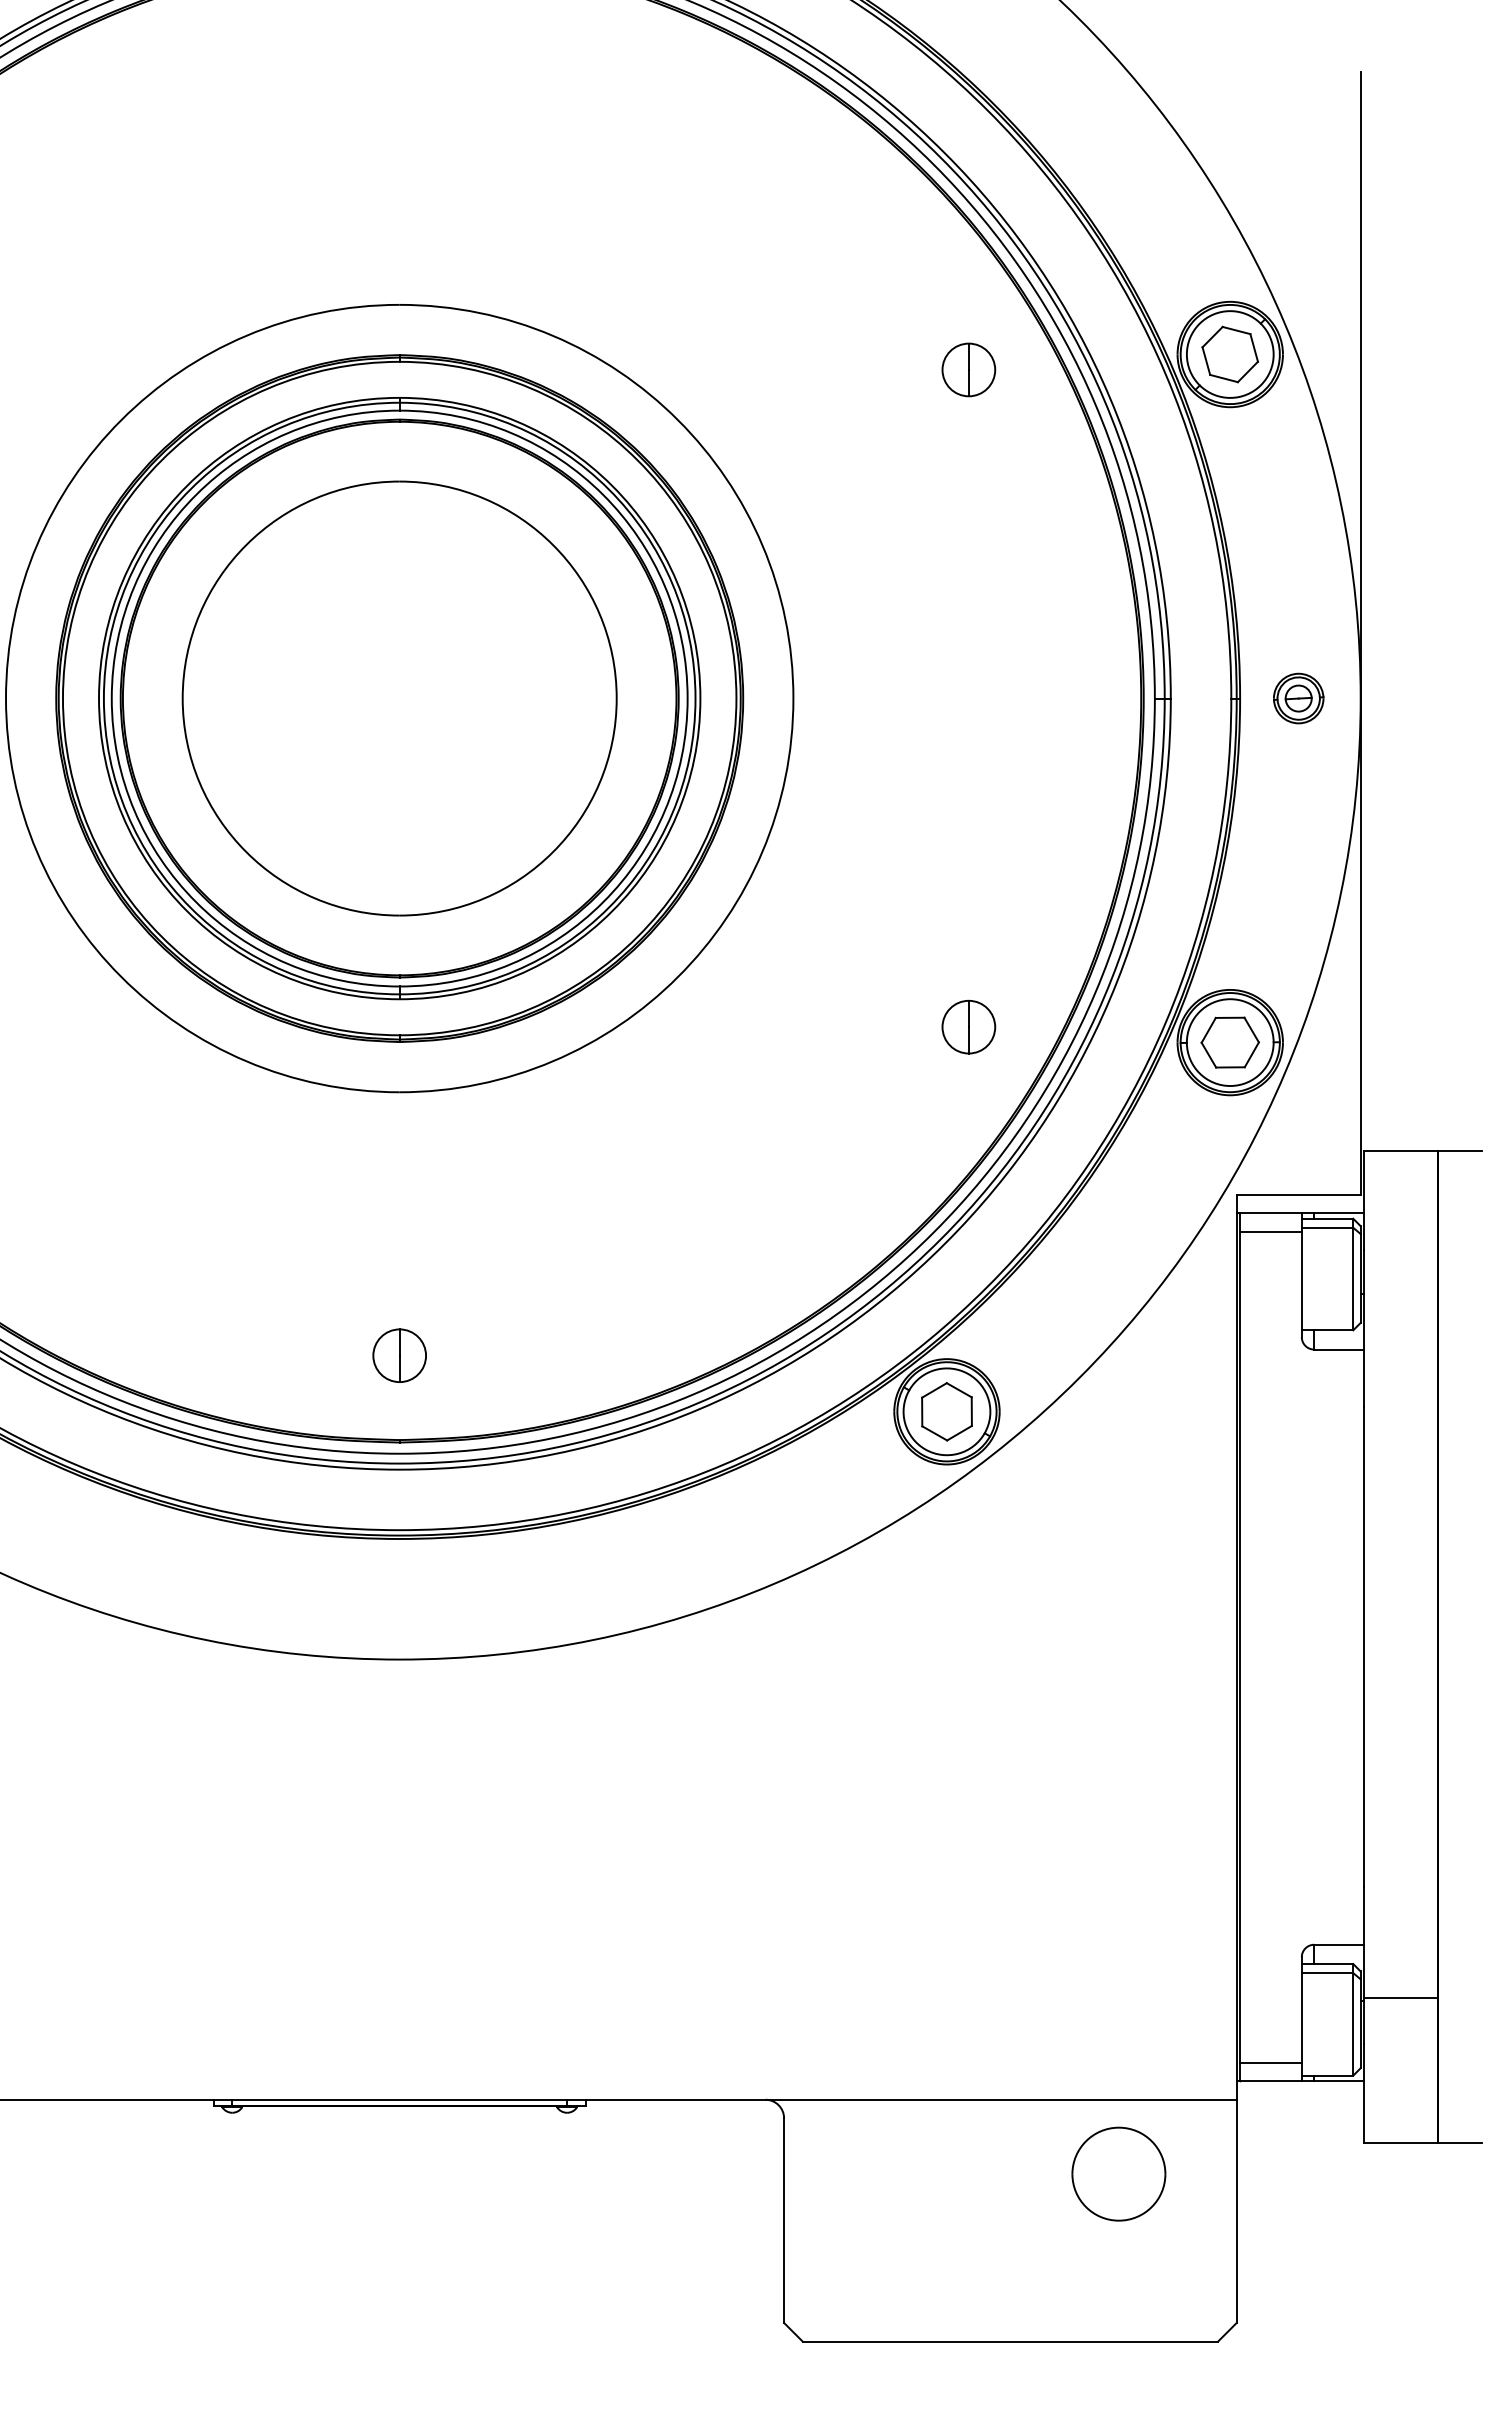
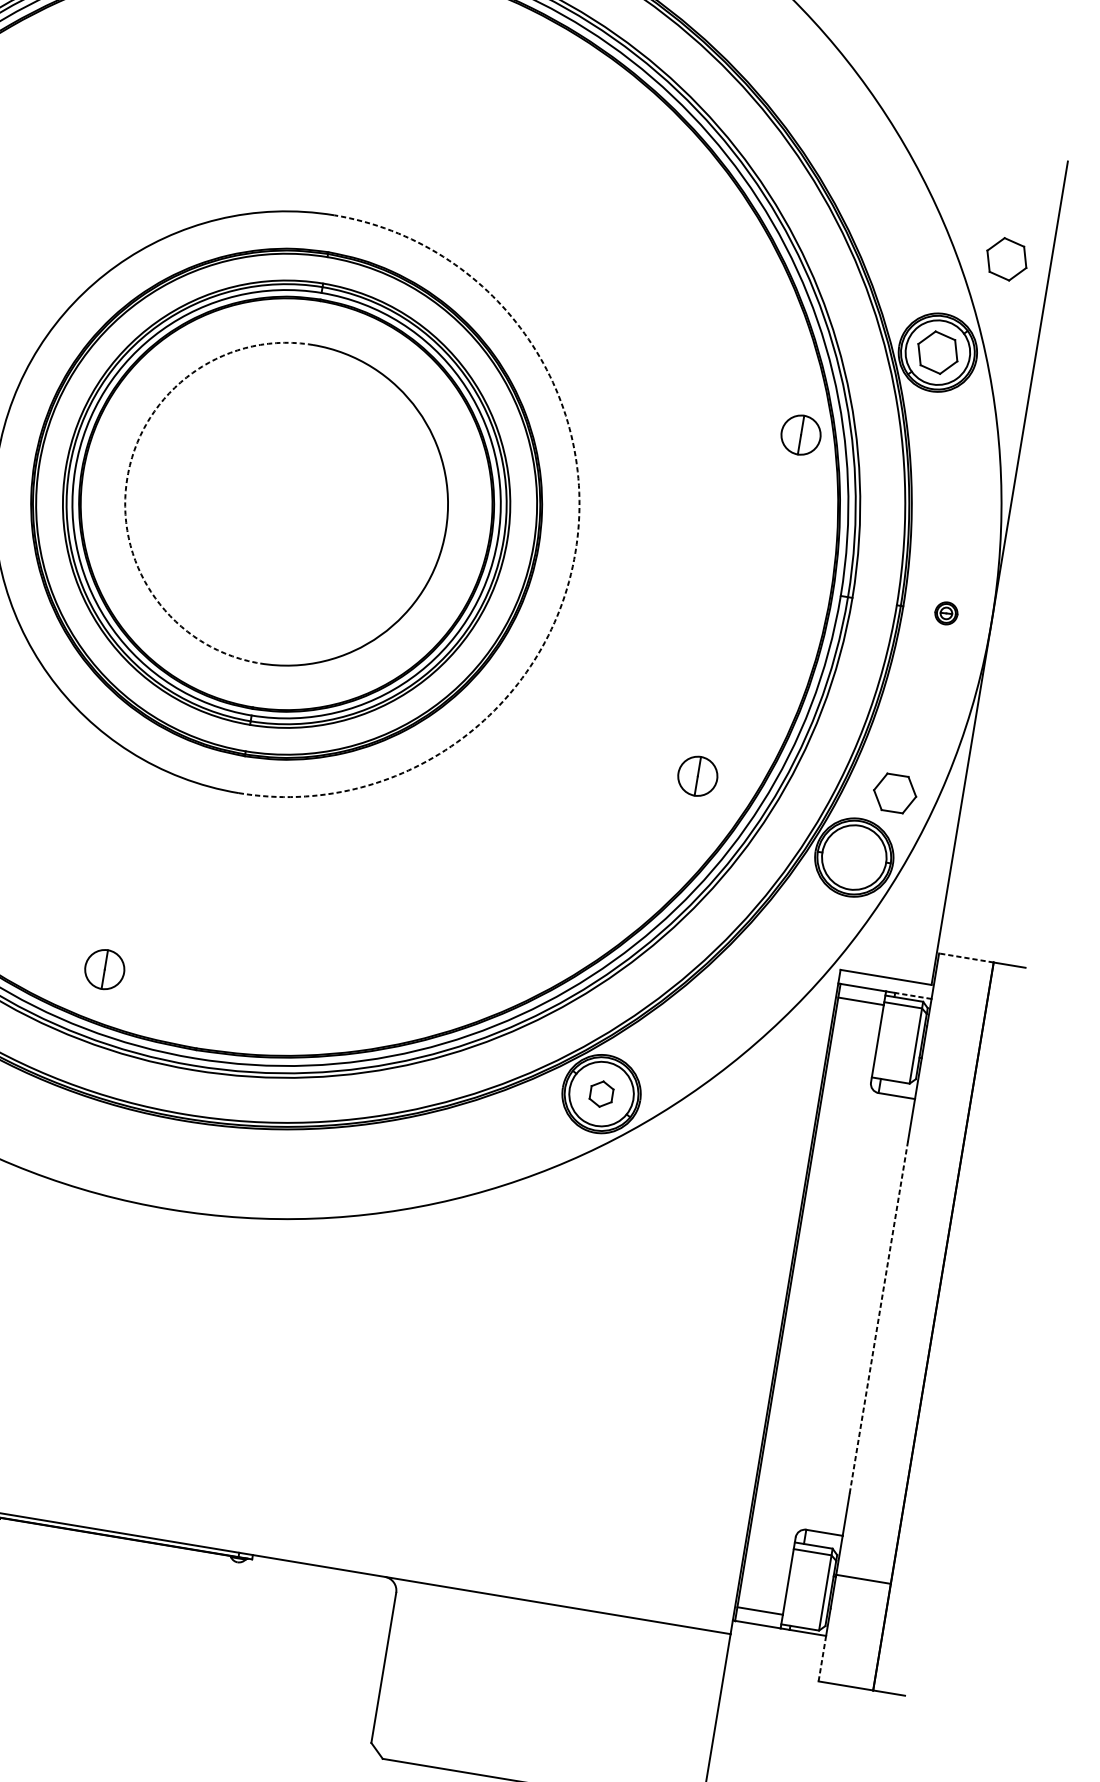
part: (1300, 215) -> (1006, 259), added
part: (968, 369) -> (800, 434), moved
arc: (182, 698) -> (127, 477), solid -> dashed
arc: (793, 698) -> (575, 552), solid -> dashed
part: (1298, 698) -> (946, 613), size x0.6
part: (968, 1026) -> (697, 775), moved
part: (1230, 1042) -> (895, 793), moved
line: (1400, 1151) -> (966, 958), solid -> dashed
line: (1339, 1213) -> (913, 996), solid -> dashed
part: (399, 1355) -> (104, 969), moved
part: (946, 1411) -> (601, 1093), size x0.6
line: (1363, 1647) -> (878, 1317), solid -> dashed
line: (1363, 2112) -> (822, 1658), solid -> dashed
part: (1118, 2173) -> (634, 1673), removed

